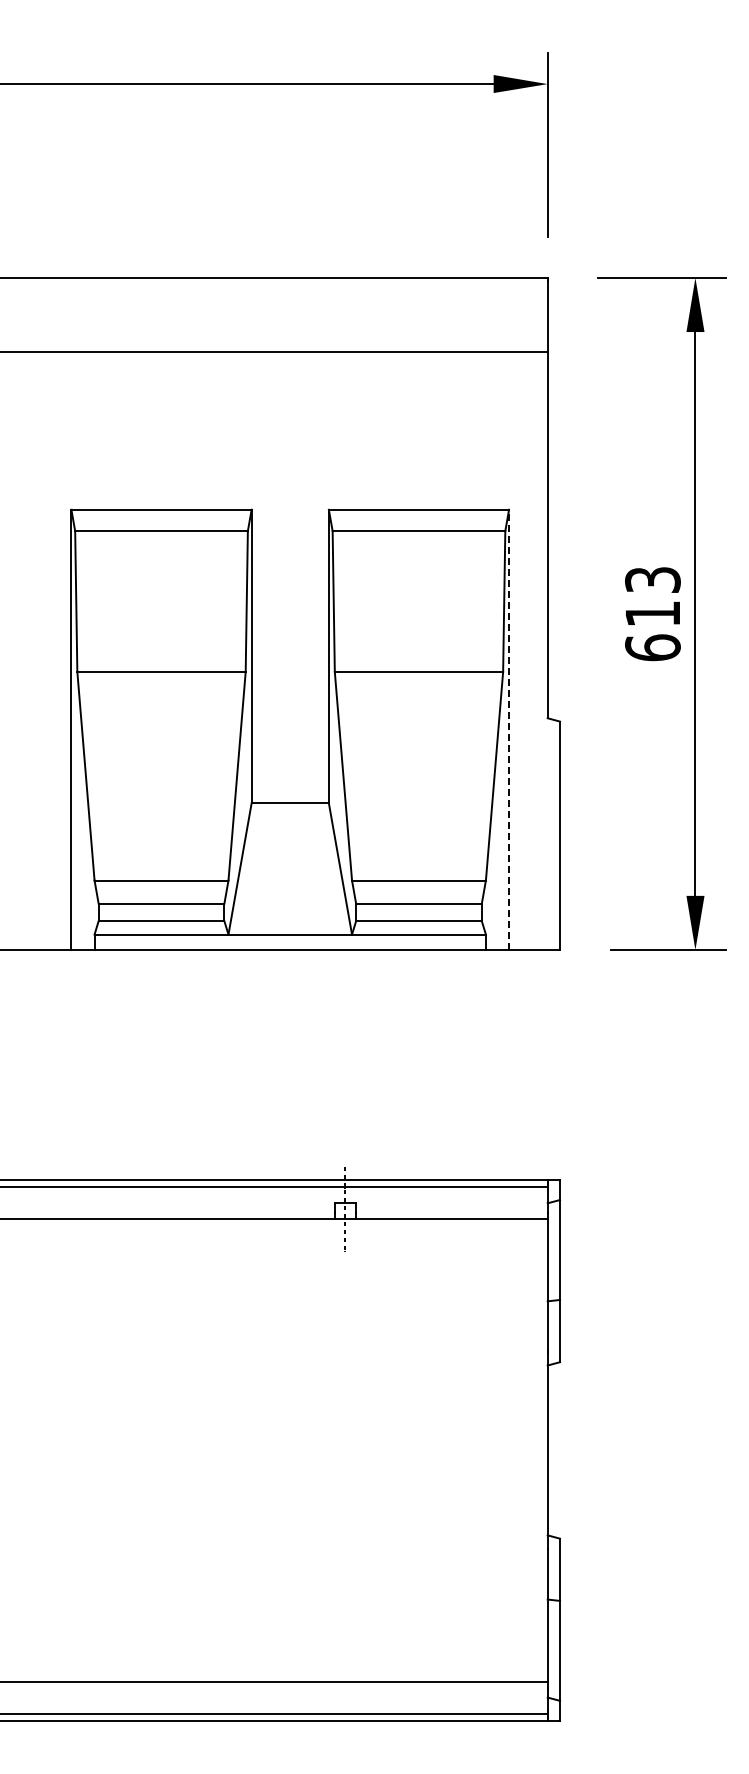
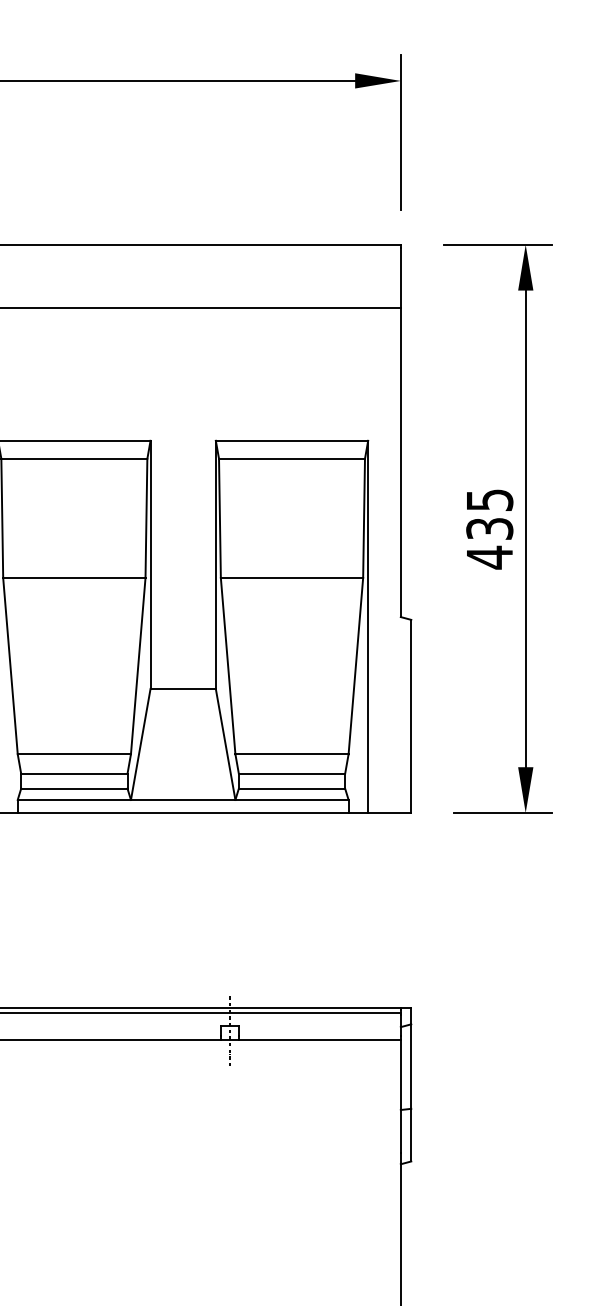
text: (652, 614) -> (489, 529), 613 -> 435
line: (509, 729) -> (368, 626), dashed -> solid

